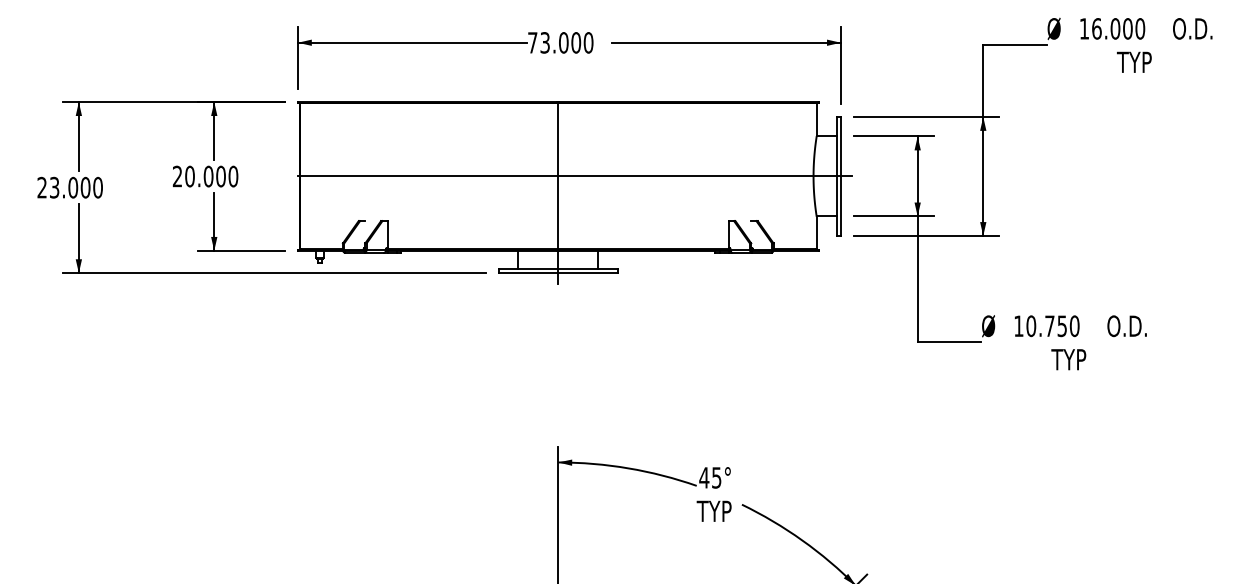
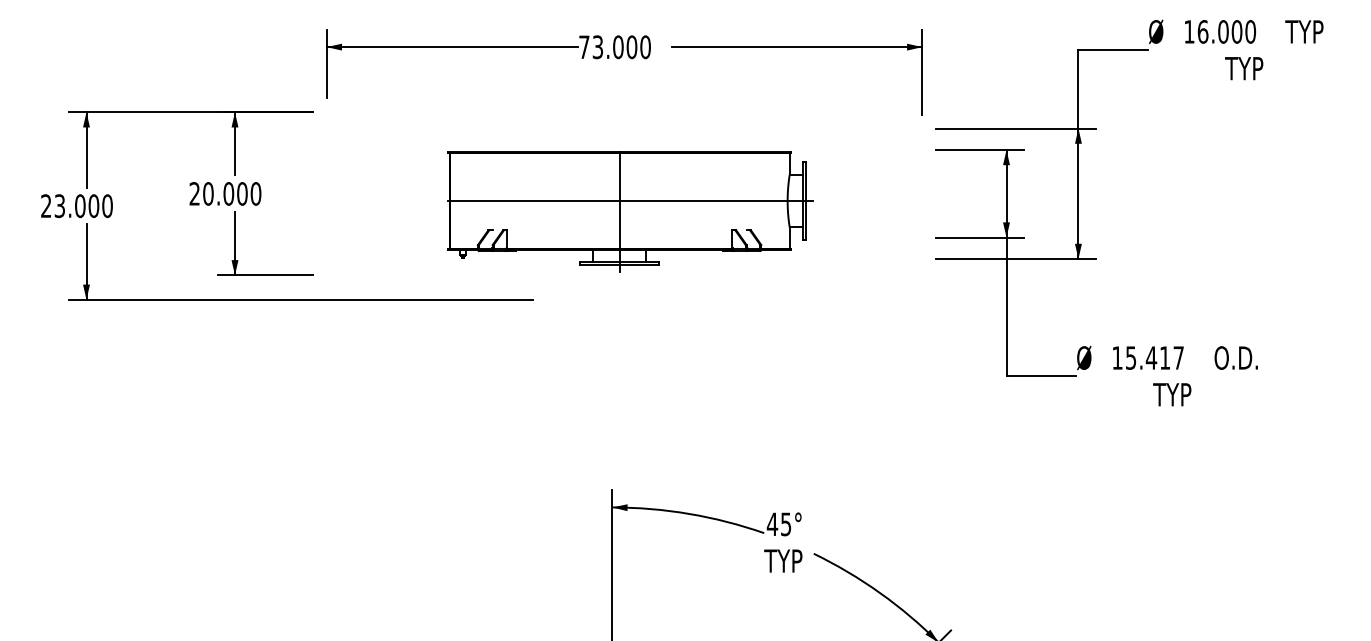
text: (1191, 28) -> (1306, 31), O.D. -> TYP
part: (574, 192) -> (630, 211), size x0.6
text: (1052, 326) -> (1154, 358), 10.750 -> 15.417

